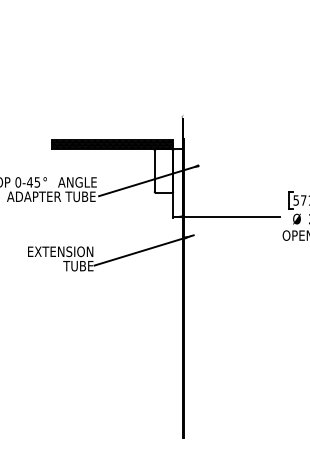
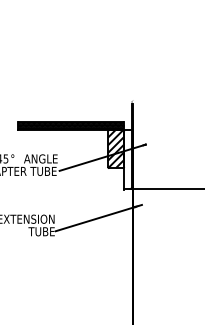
hatch: (163, 171) -> (115, 149), added

